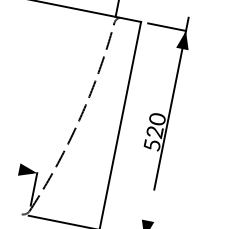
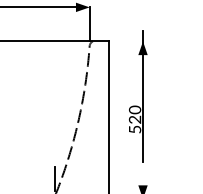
line: (166, 27) -> (128, 41), removed
fill: (28, 171) -> (48, 166), removed

